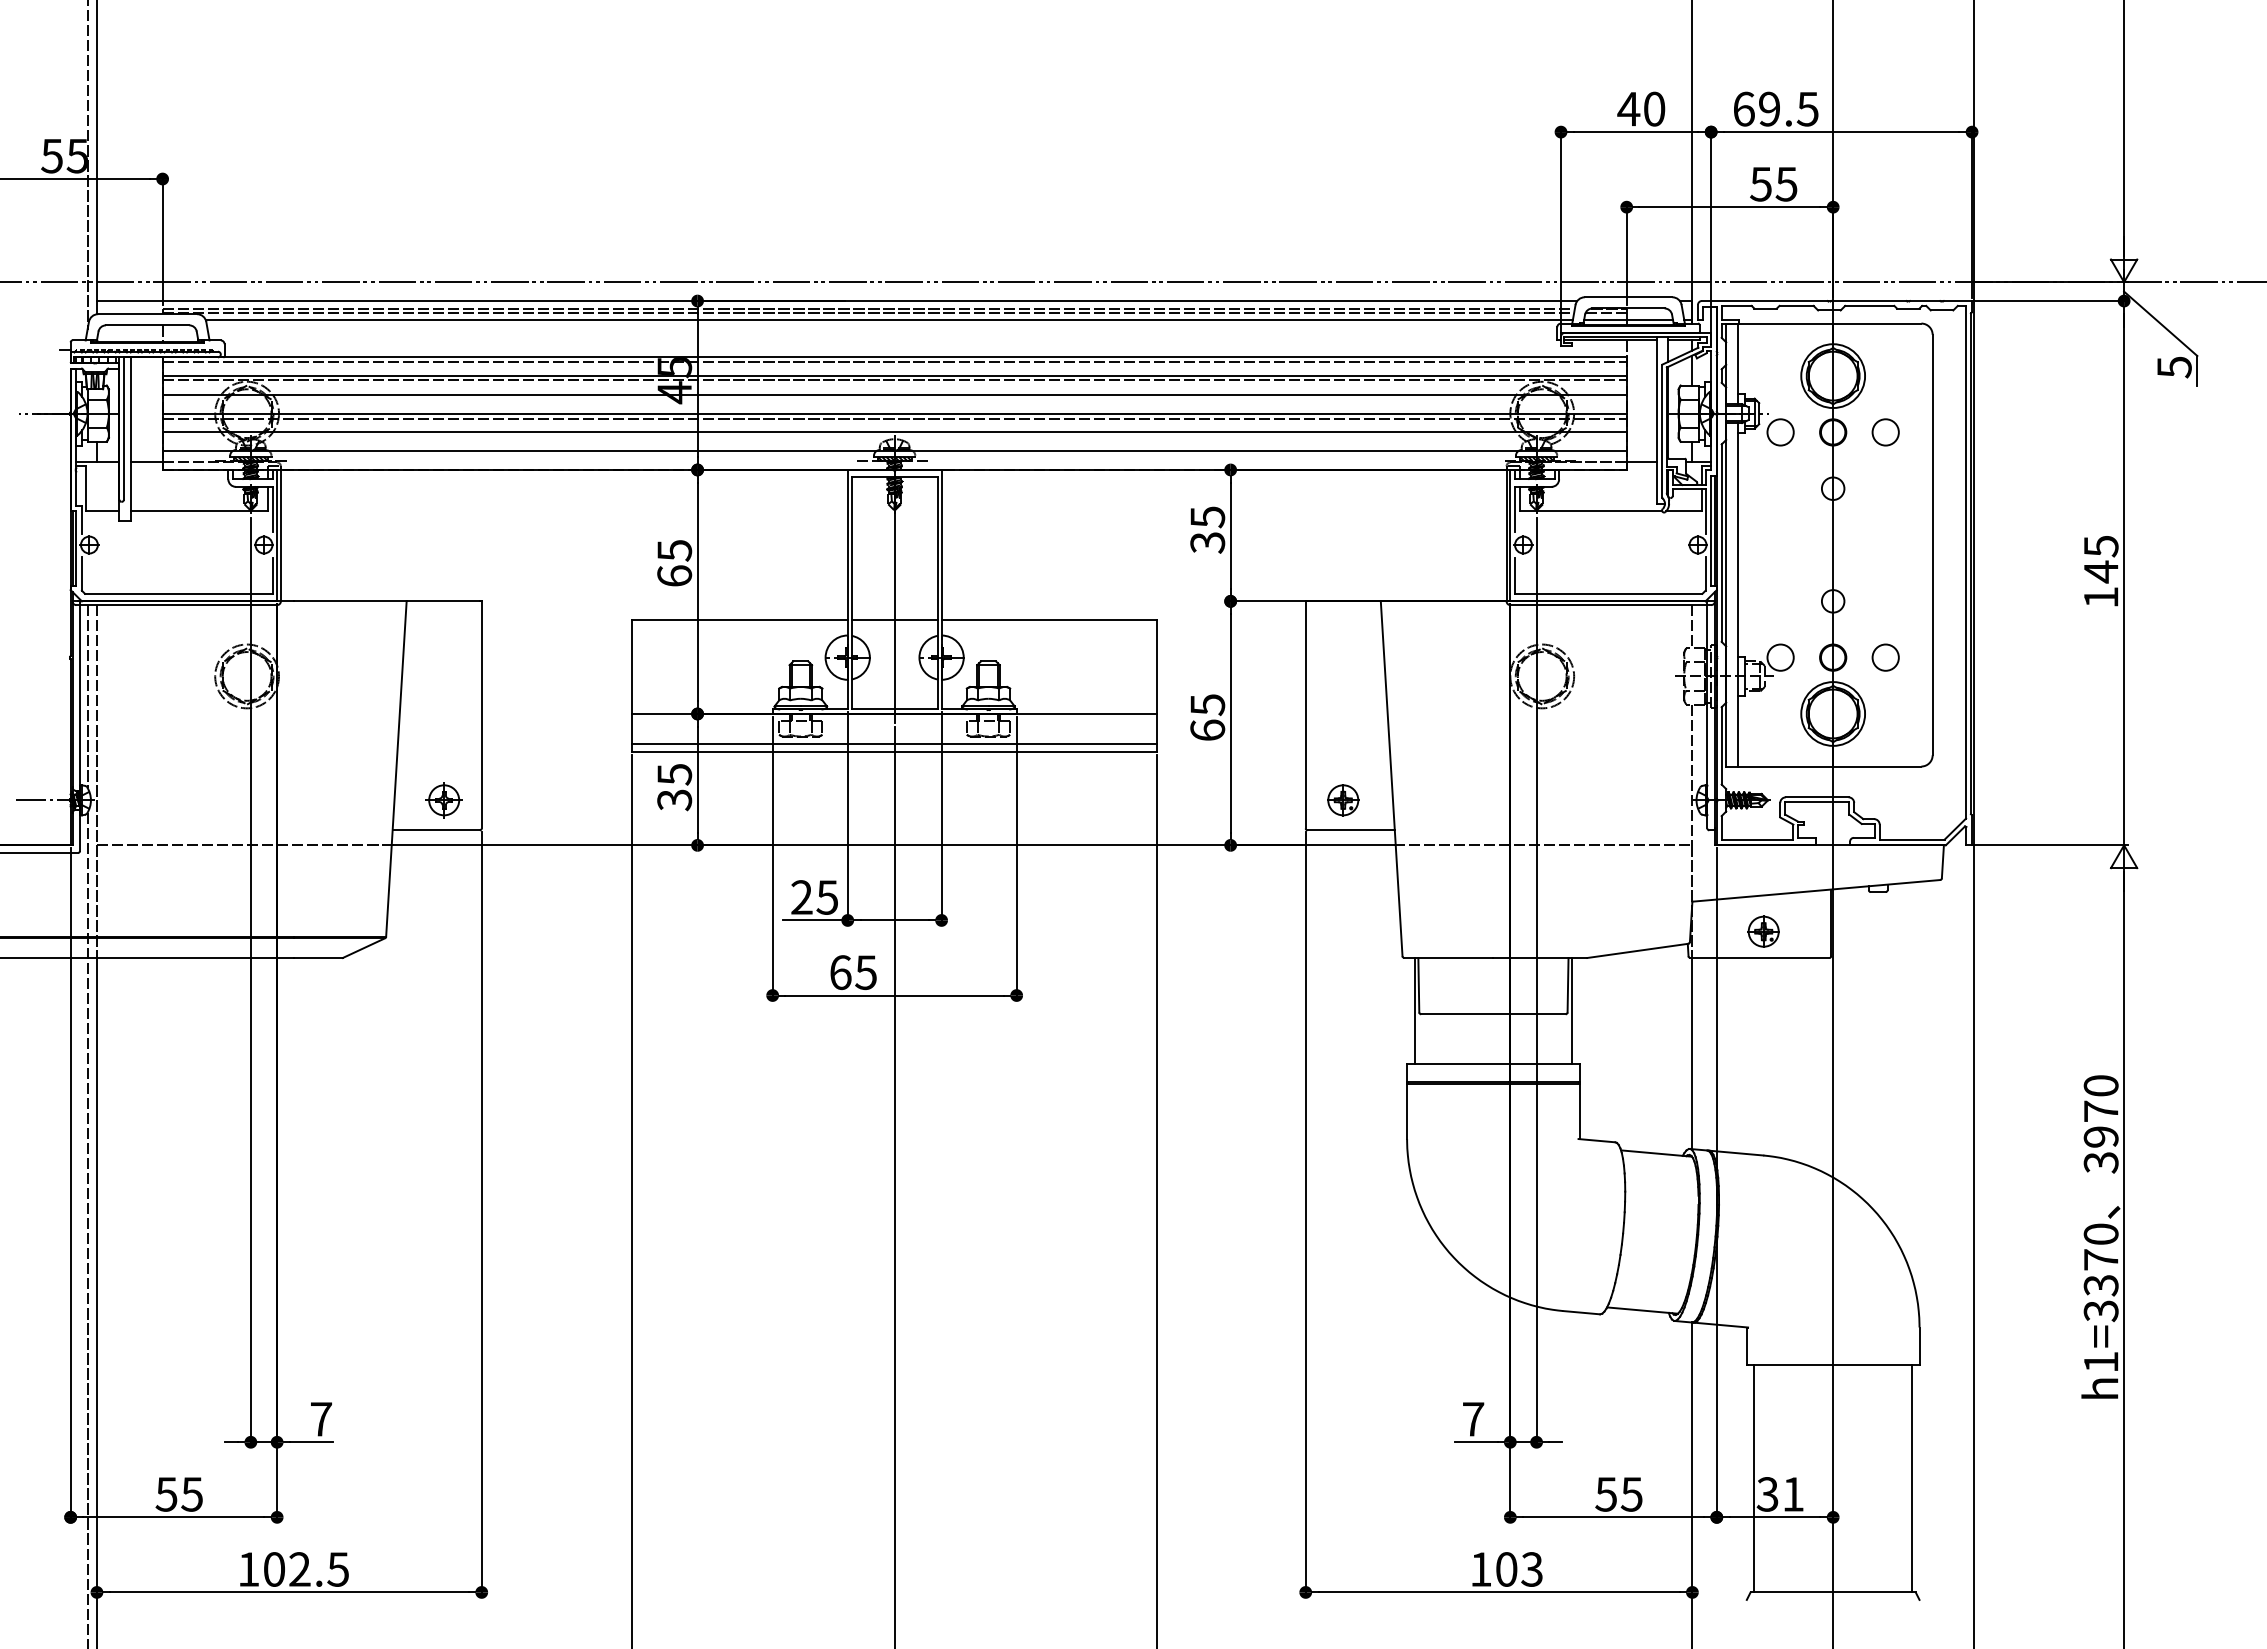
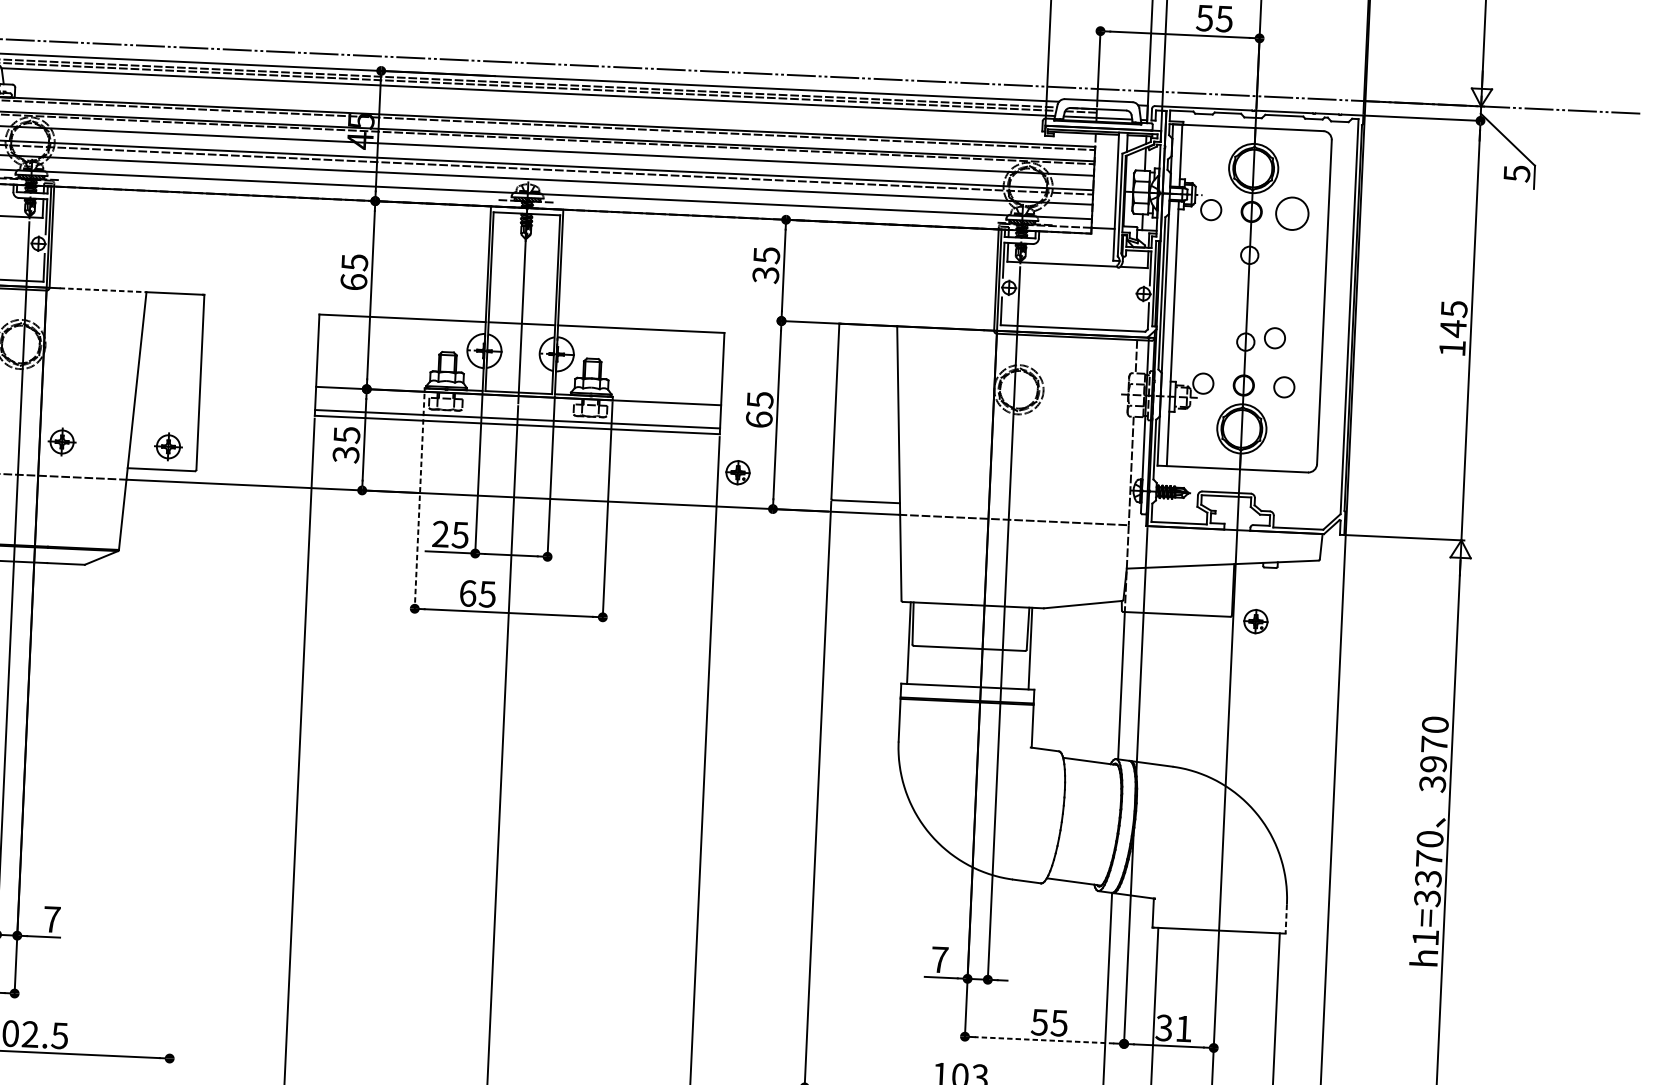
circle: (1885, 432) -> (1292, 213), size x1.6
circle: (1870, 594) -> (1274, 338), added
line: (350, 601) -> (103, 290), solid -> dashed
part: (305, 800) -> (61, 442), added
part: (1343, 800) -> (738, 472), moved
line: (772, 858) -> (419, 503), solid -> dashed
part: (1763, 931) -> (1255, 621), moved
line: (481, 1214) -> (182, 767), removed
line: (1919, 1346) -> (1286, 919), solid -> dashed
line: (1613, 1517) -> (1044, 1040), solid -> dashed

